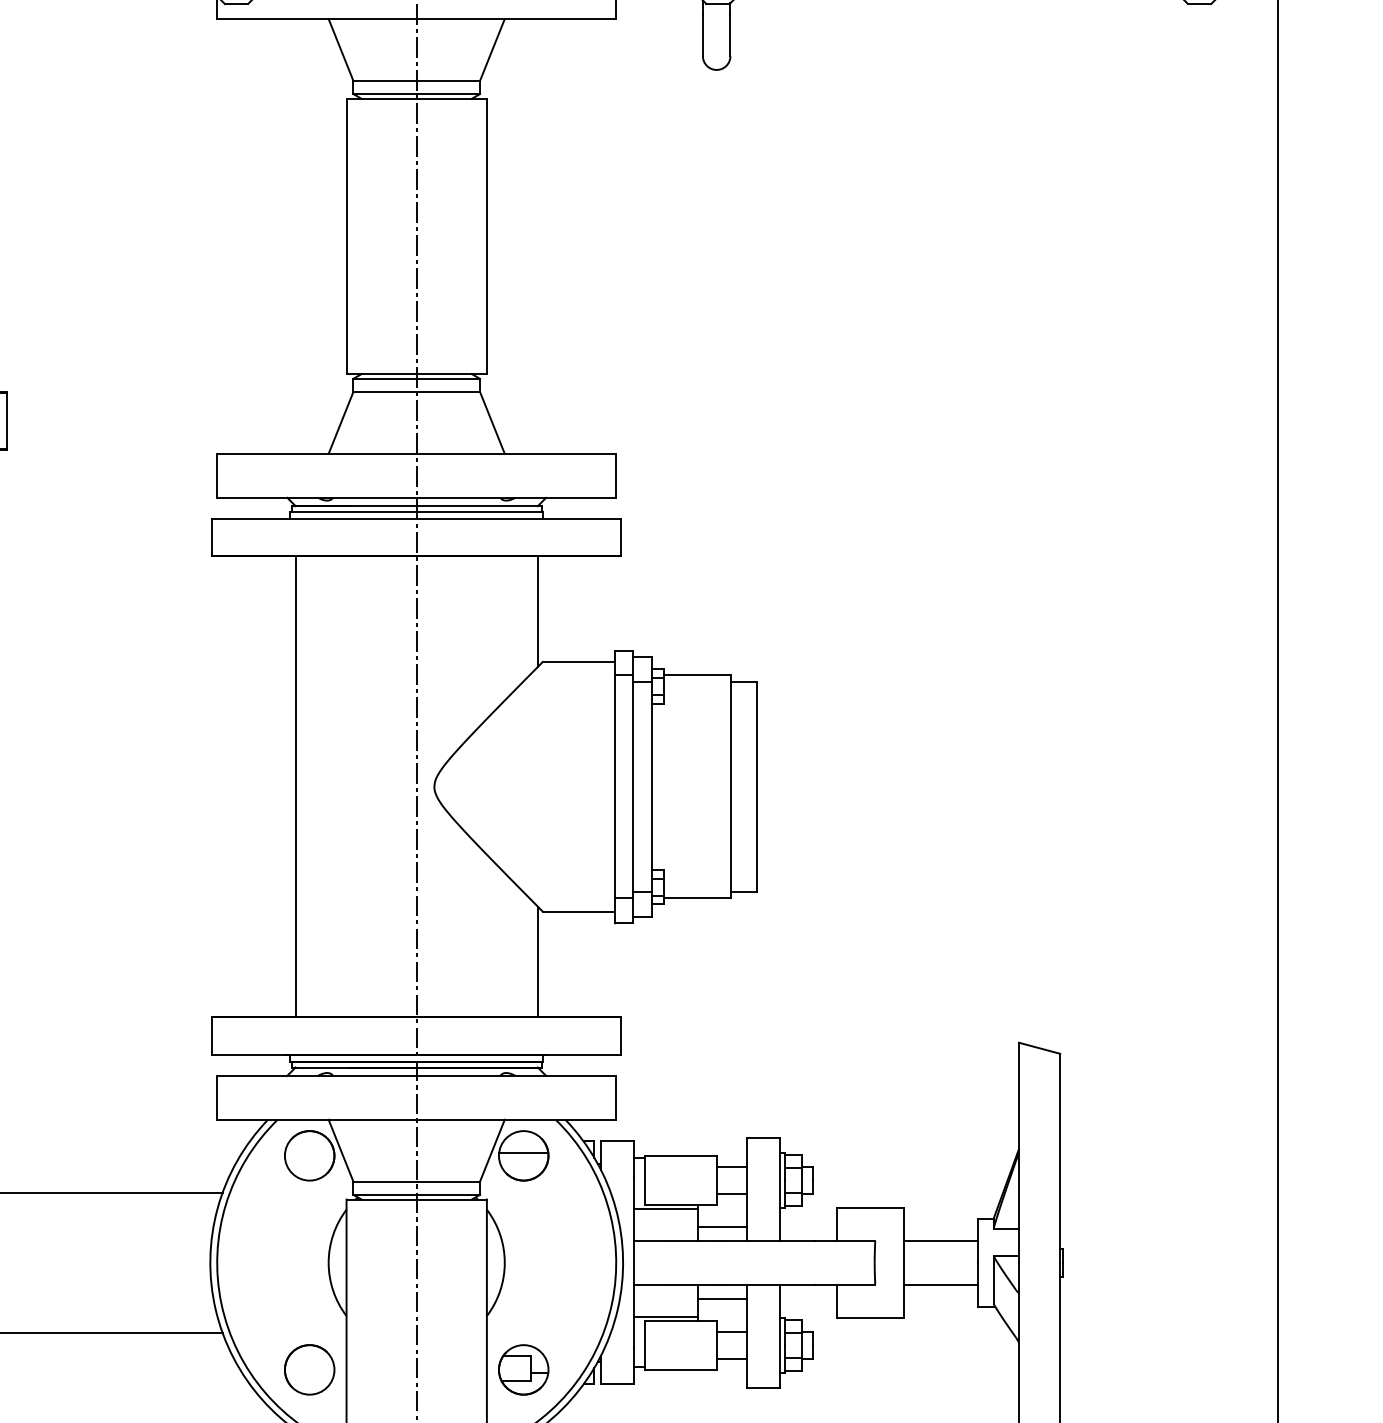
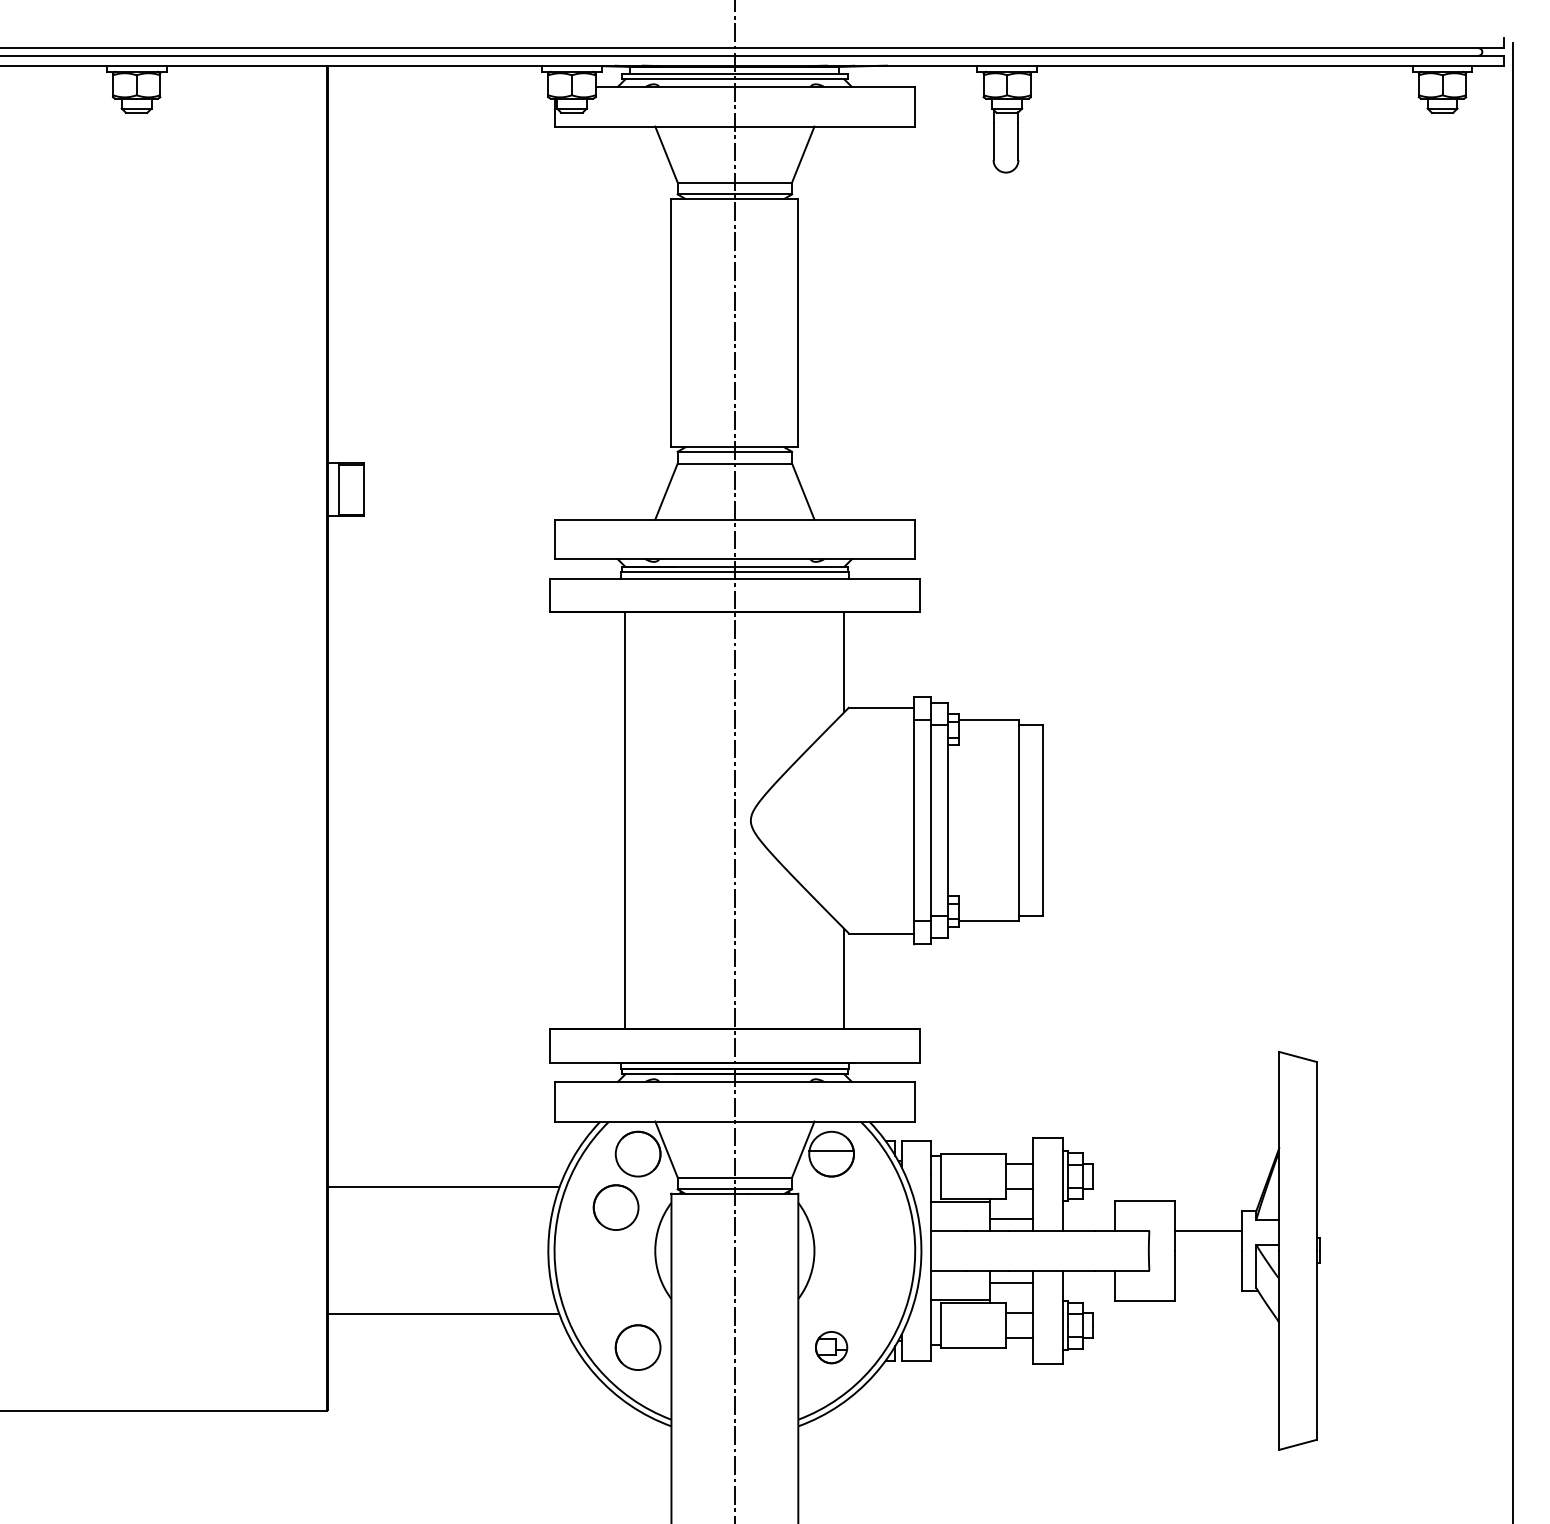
part: (284, 1214) -> (615, 1207), added
line: (940, 1284) -> (1208, 1270), removed
part: (523, 1369) -> (831, 1347), size x0.7

